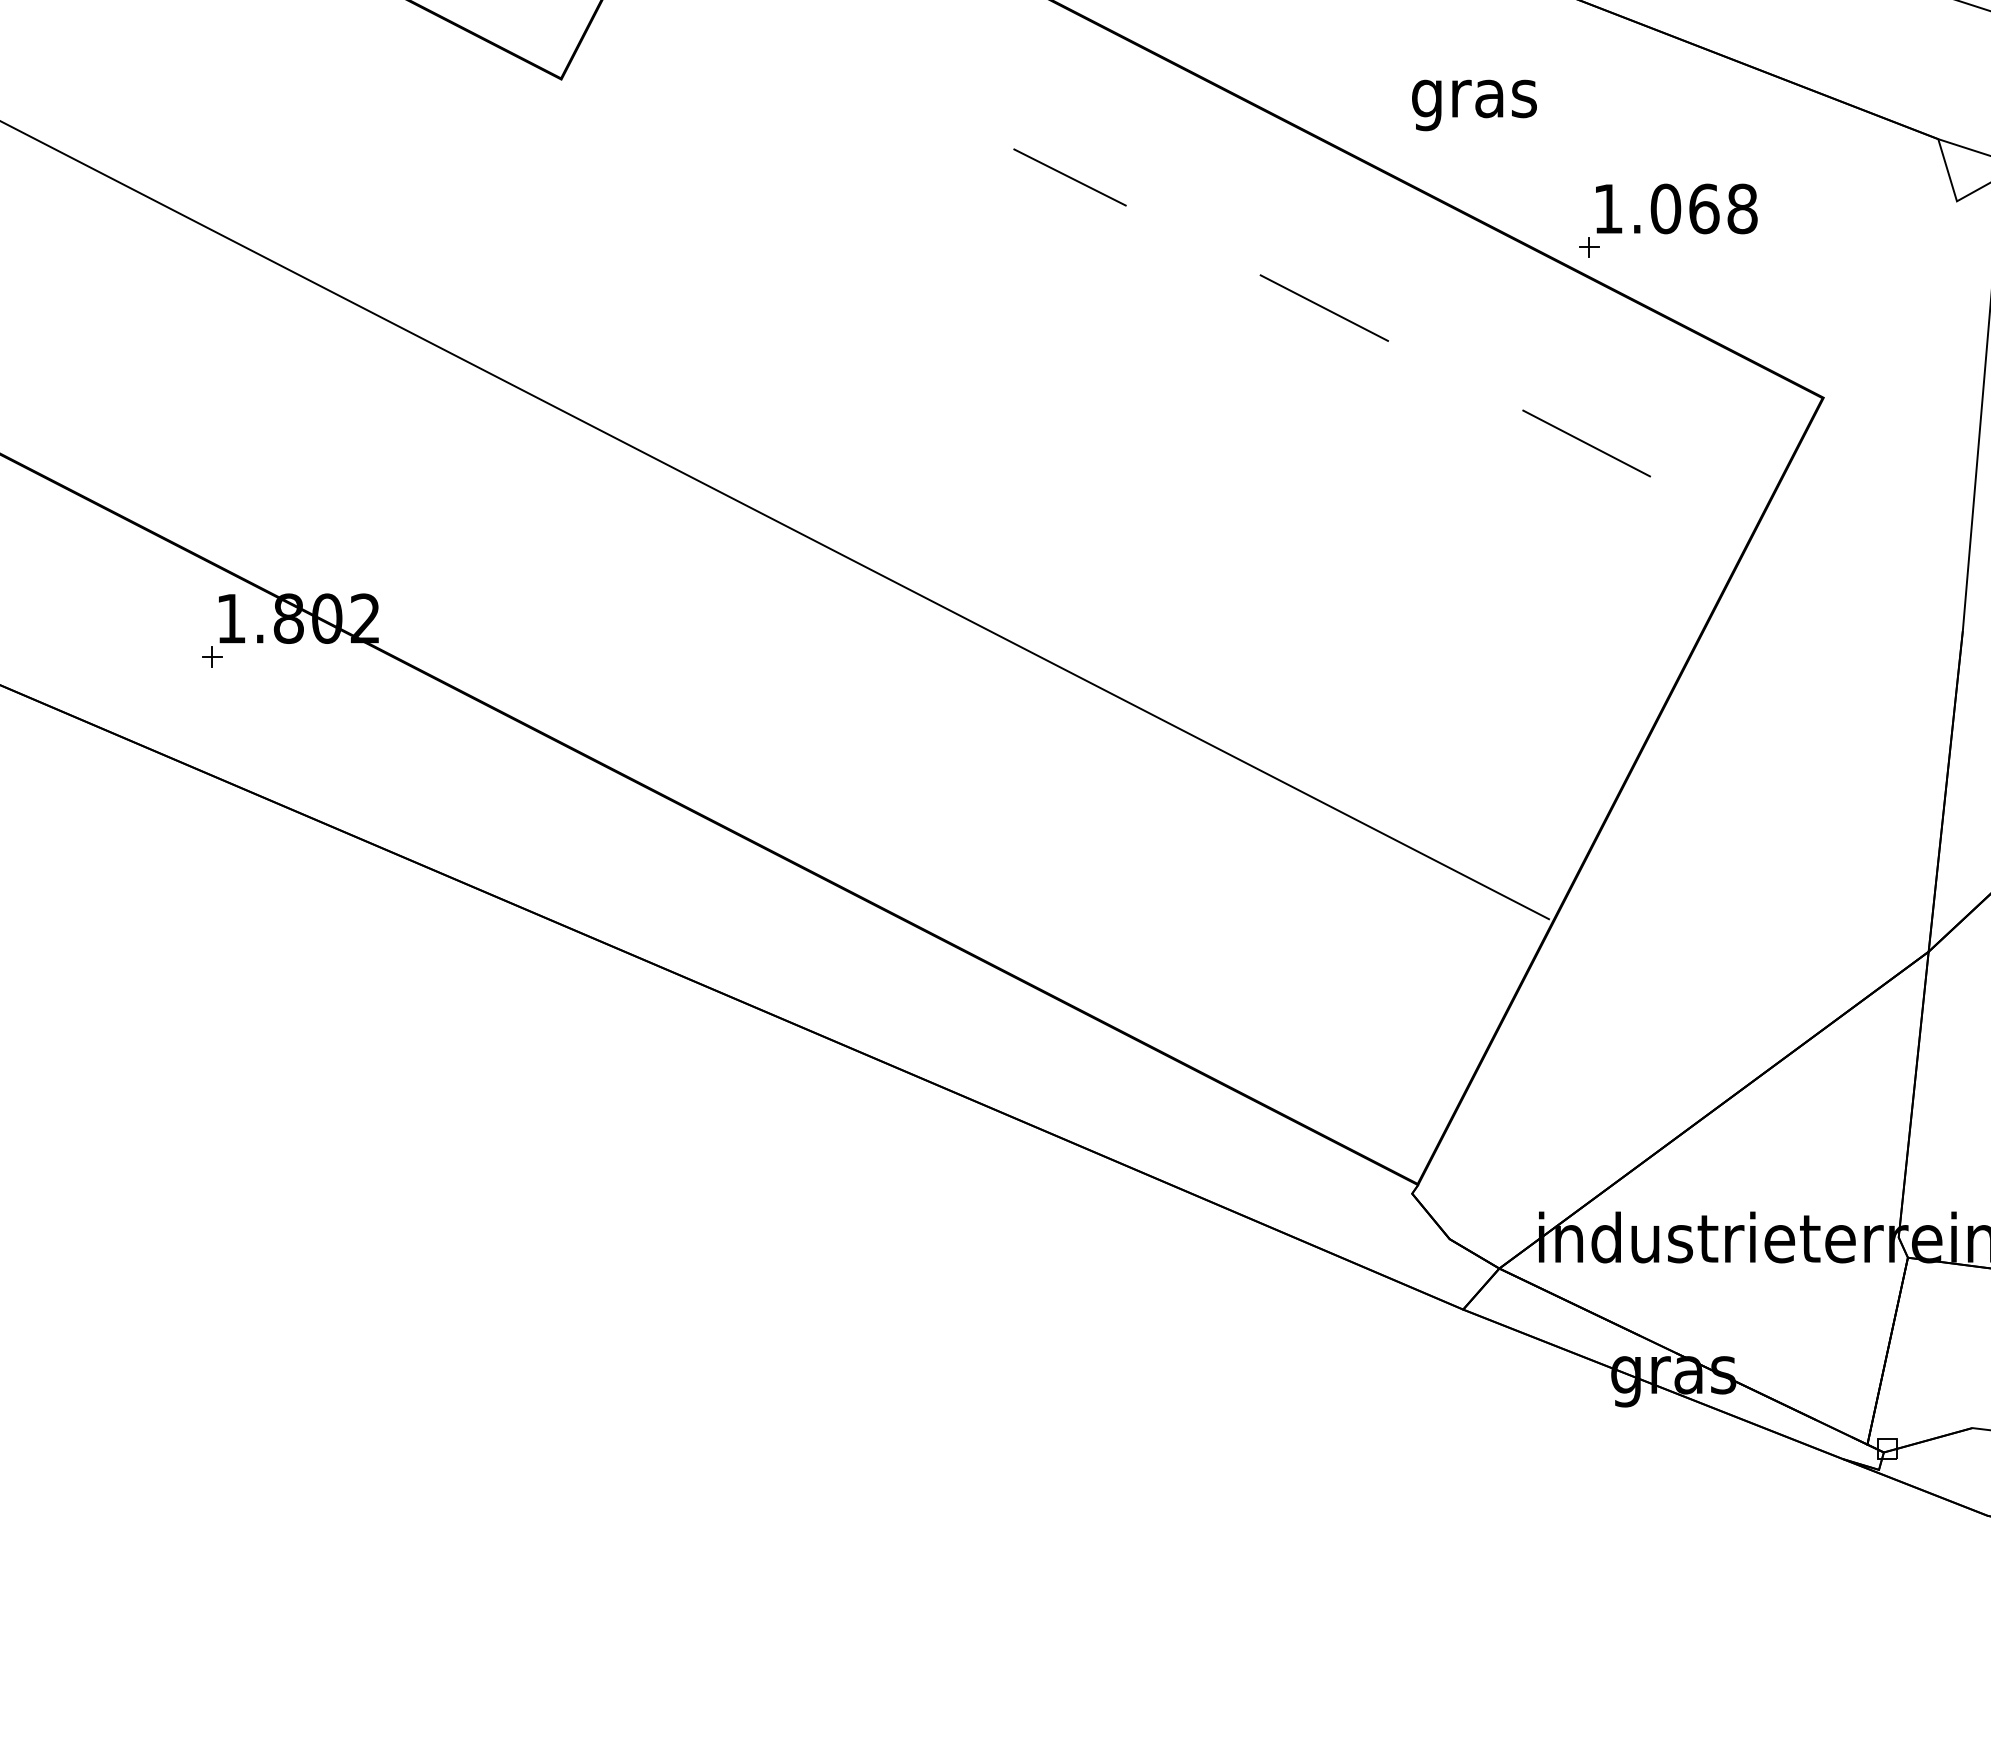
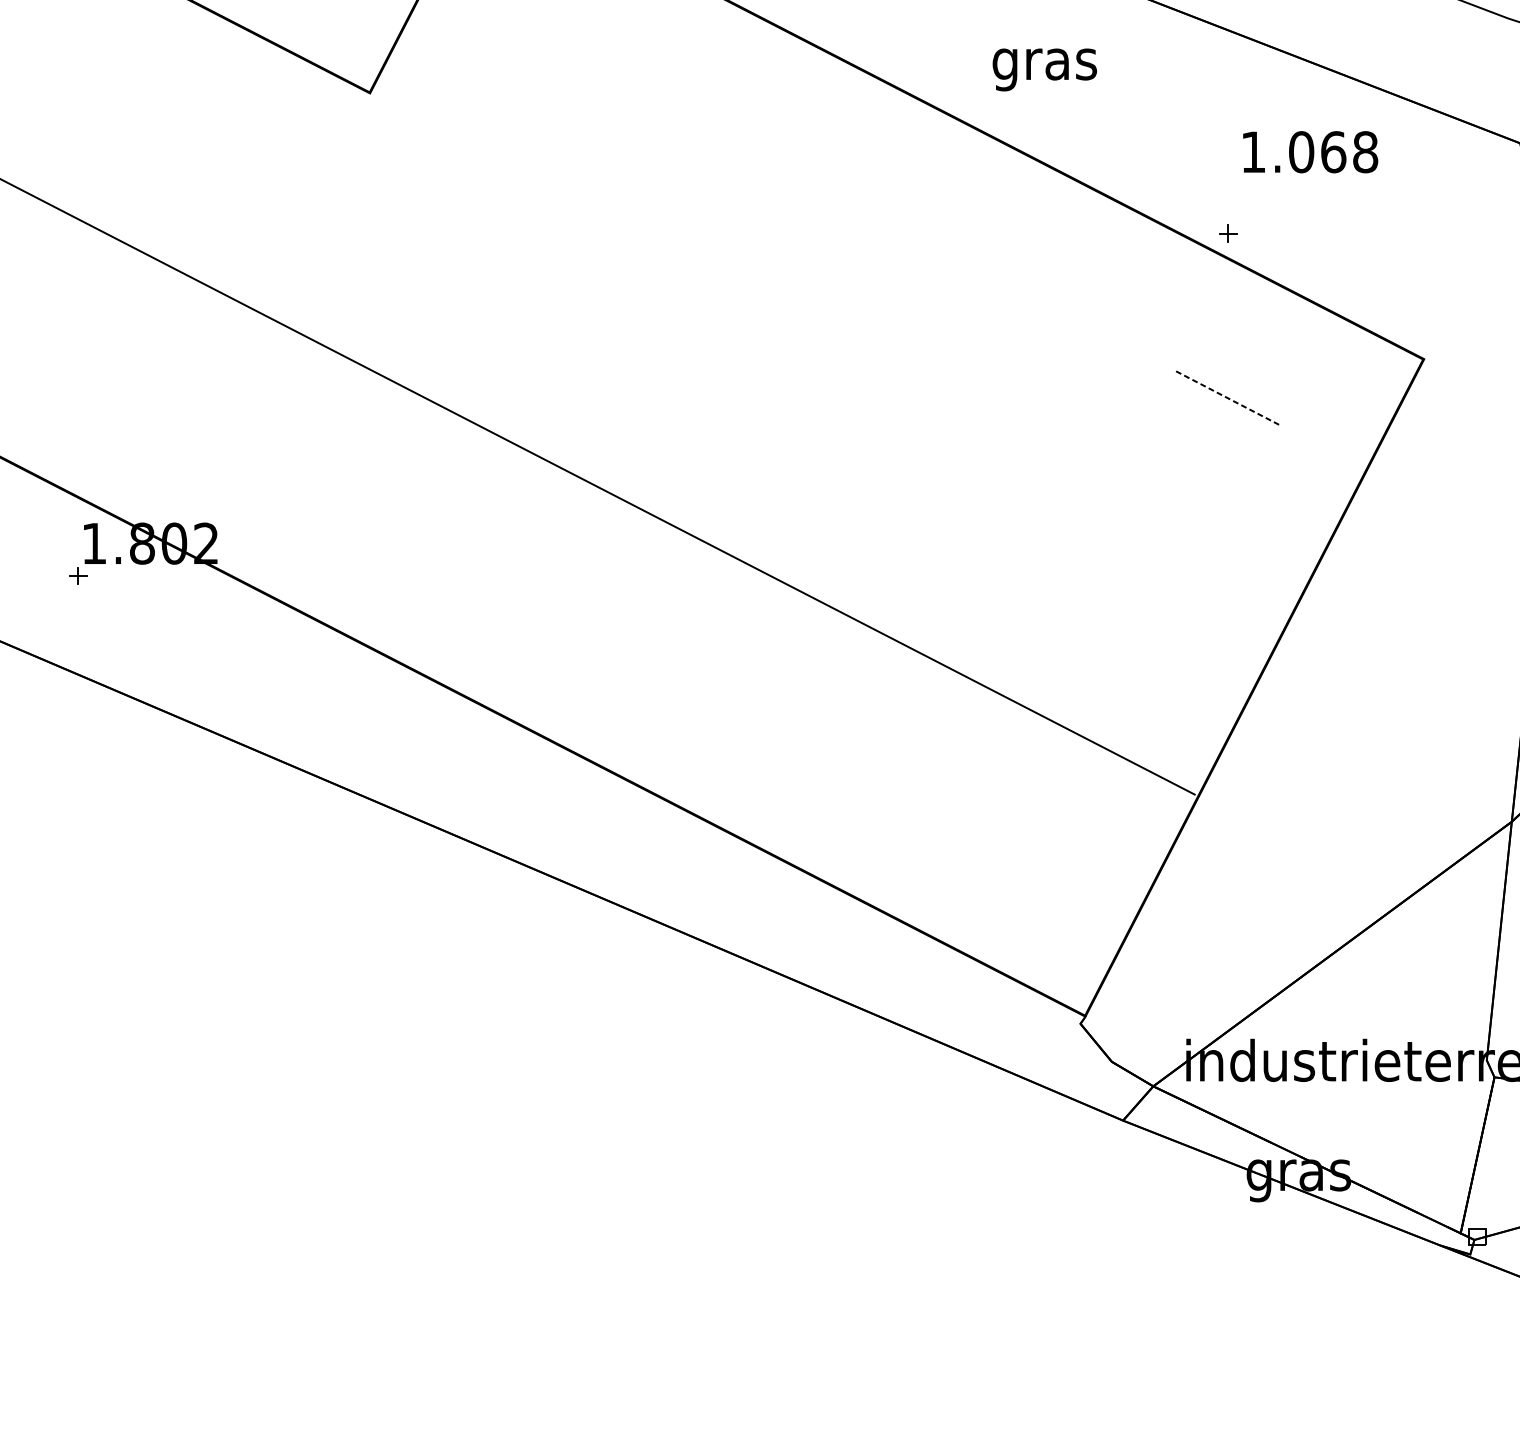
text: (1474, 105) -> (1044, 69), moved
line: (1069, 177) -> (794, 175), removed
text: (1676, 208) -> (1310, 151), moved
line: (1324, 307) -> (1007, 283), removed
line: (1586, 443) -> (1226, 397), solid -> dashed

